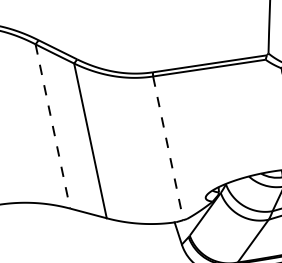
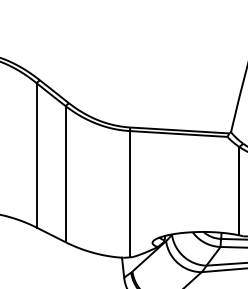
line: (52, 126) -> (36, 155), dashed -> solid
line: (167, 148) -> (129, 194), dashed -> solid

